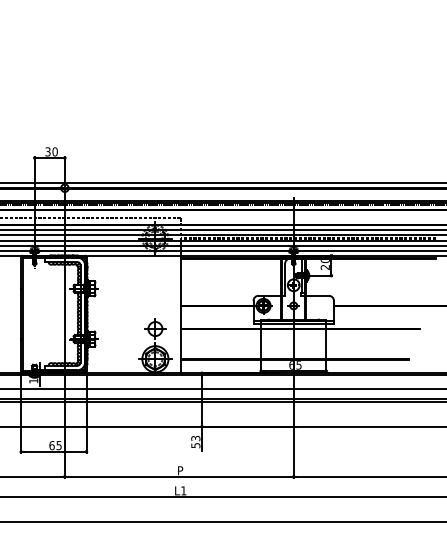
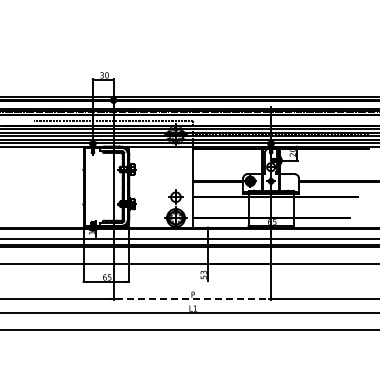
line: (179, 476) -> (192, 298), solid -> dashed

